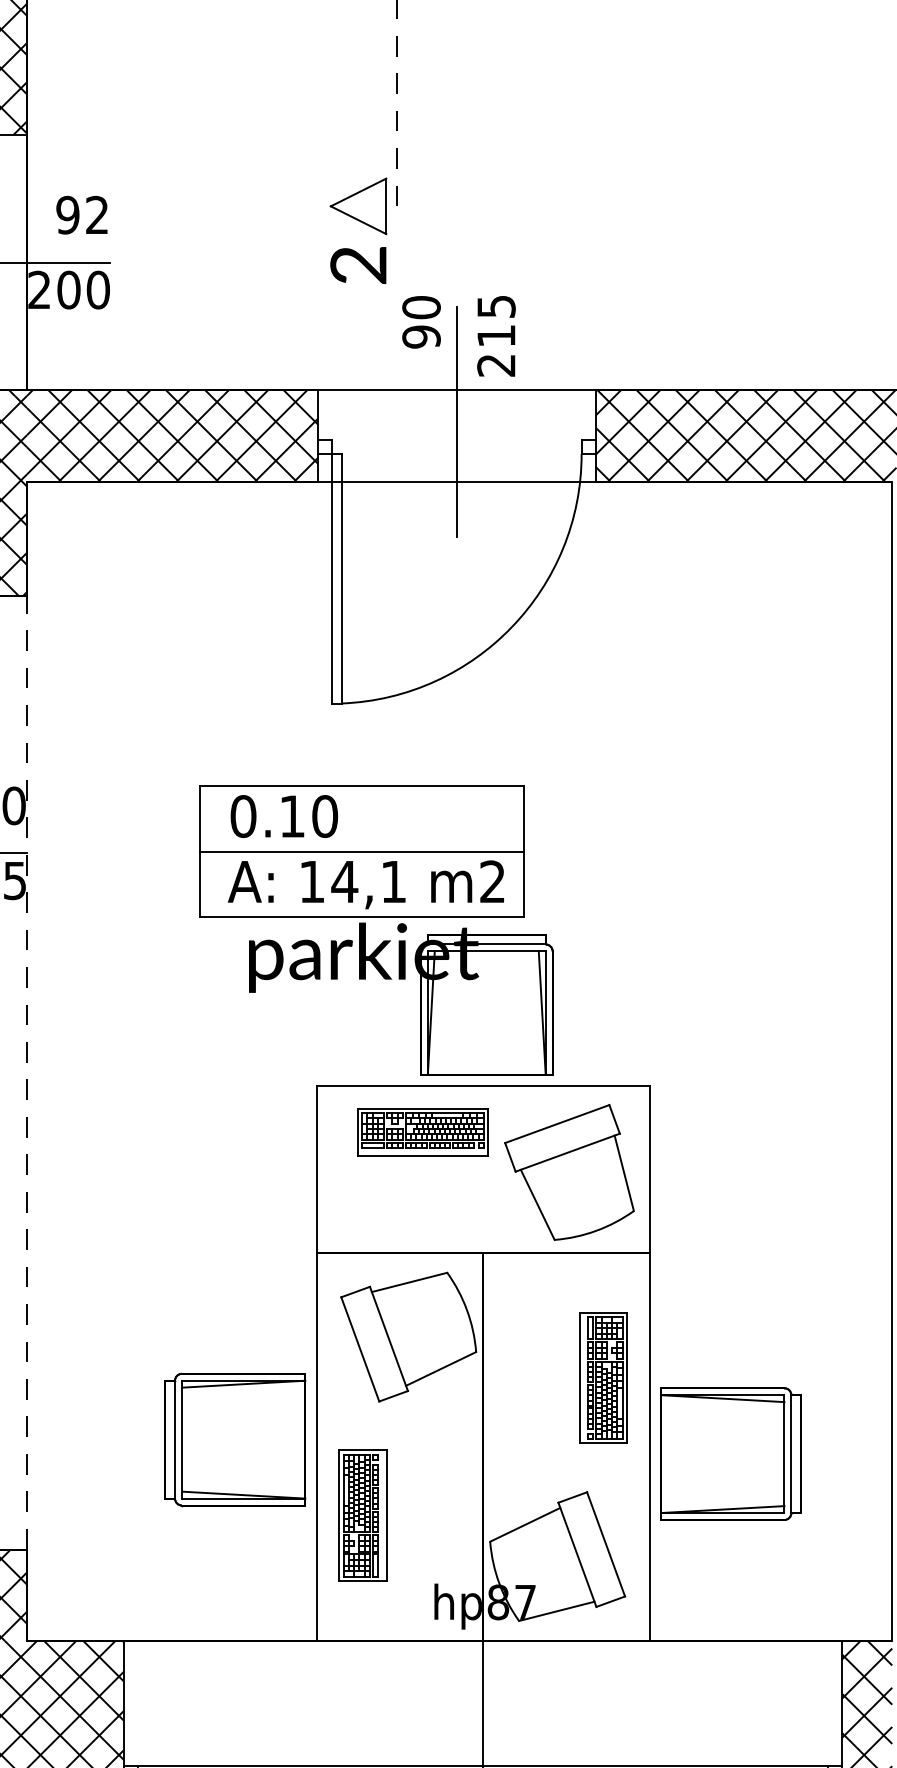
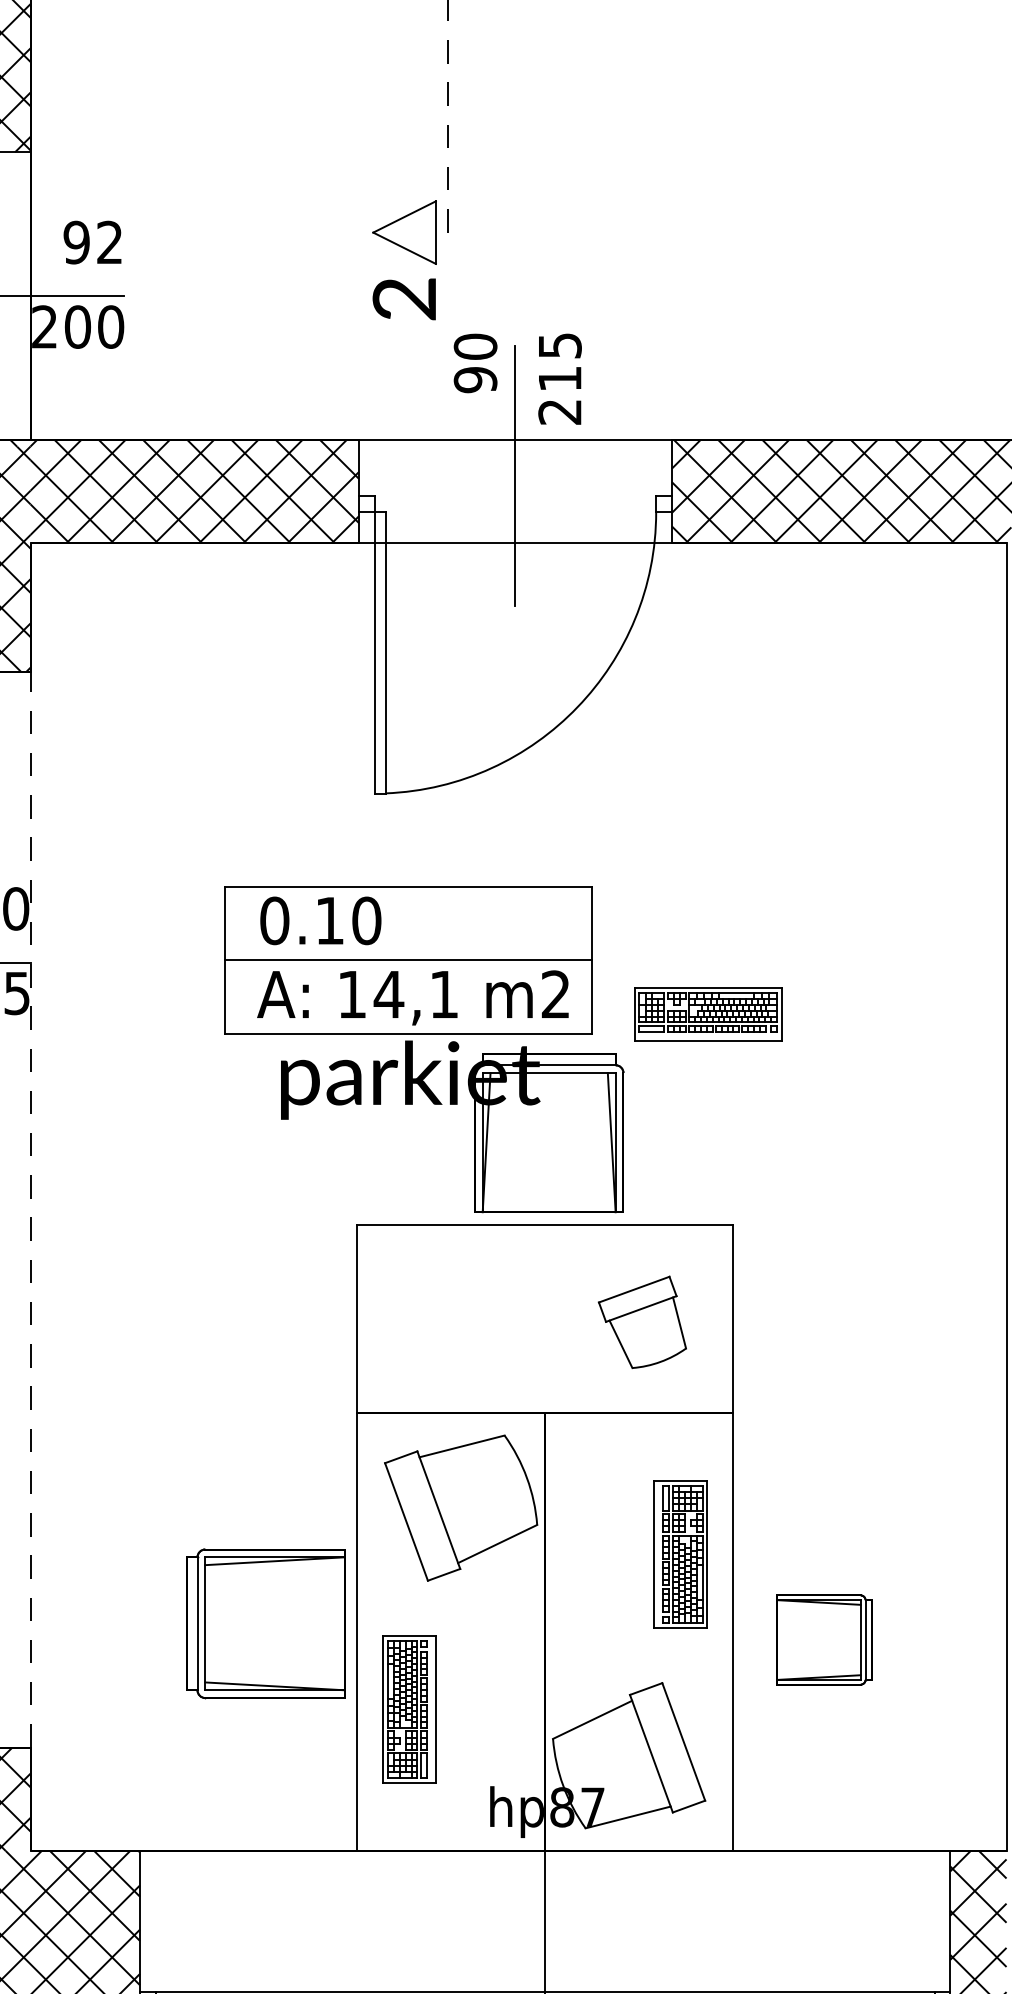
part: (422, 1132) -> (707, 1014), moved
part: (569, 1172) -> (642, 1322), size x0.6
part: (730, 1453) -> (824, 1639), size x0.6

